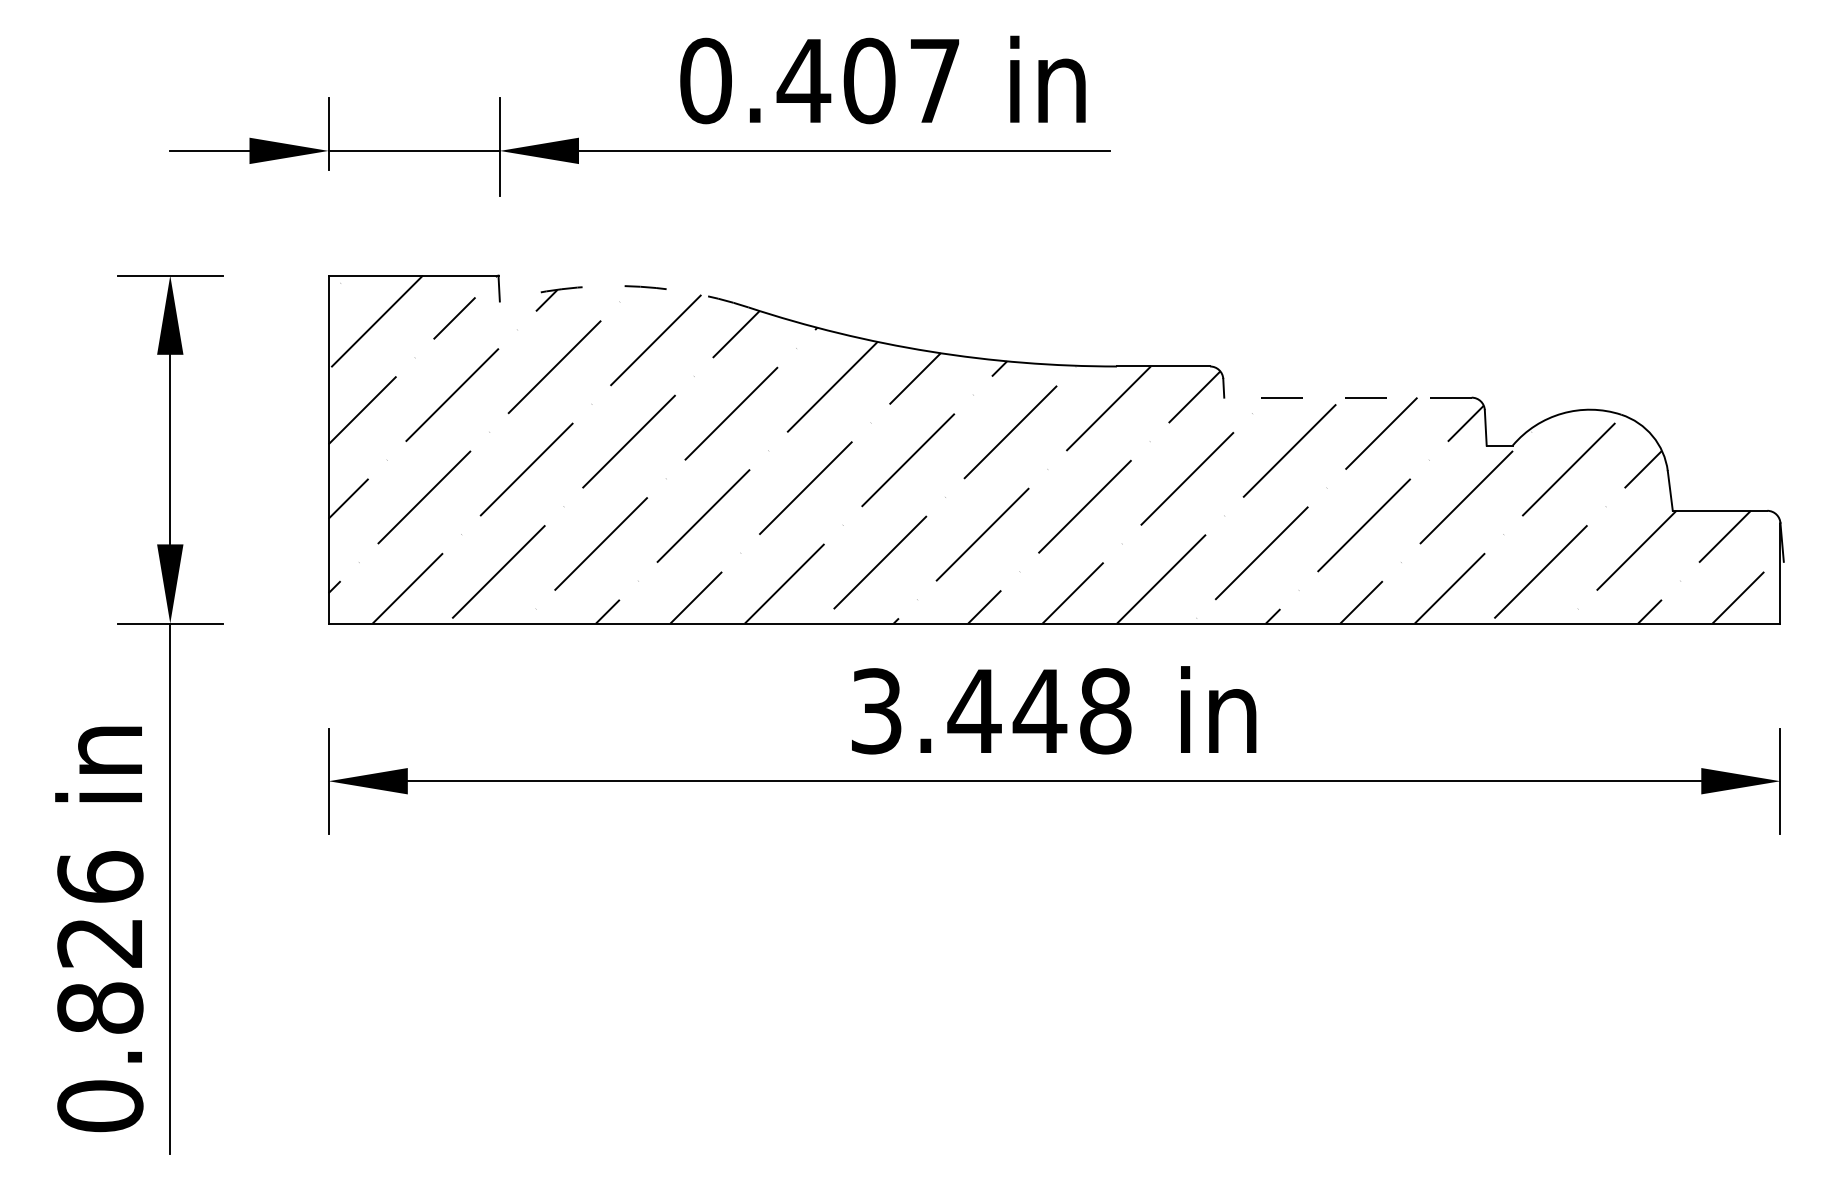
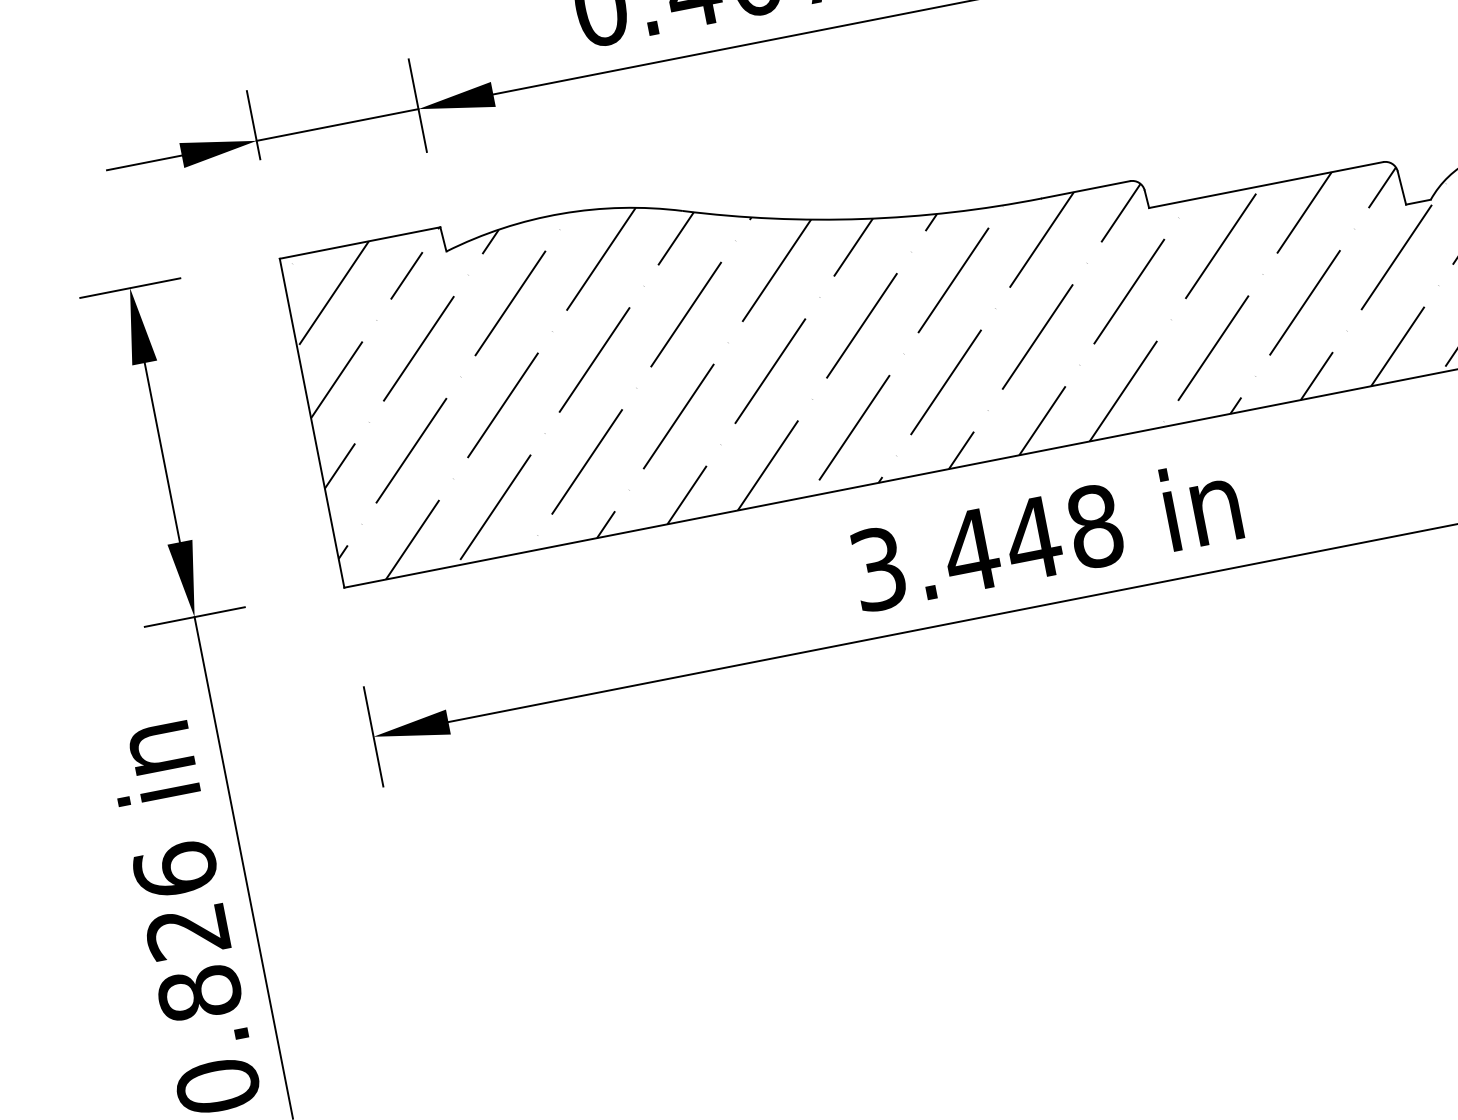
arc: (624, 286) -> (561, 214), dashed -> solid
line: (1347, 397) -> (1265, 185), dashed -> solid

